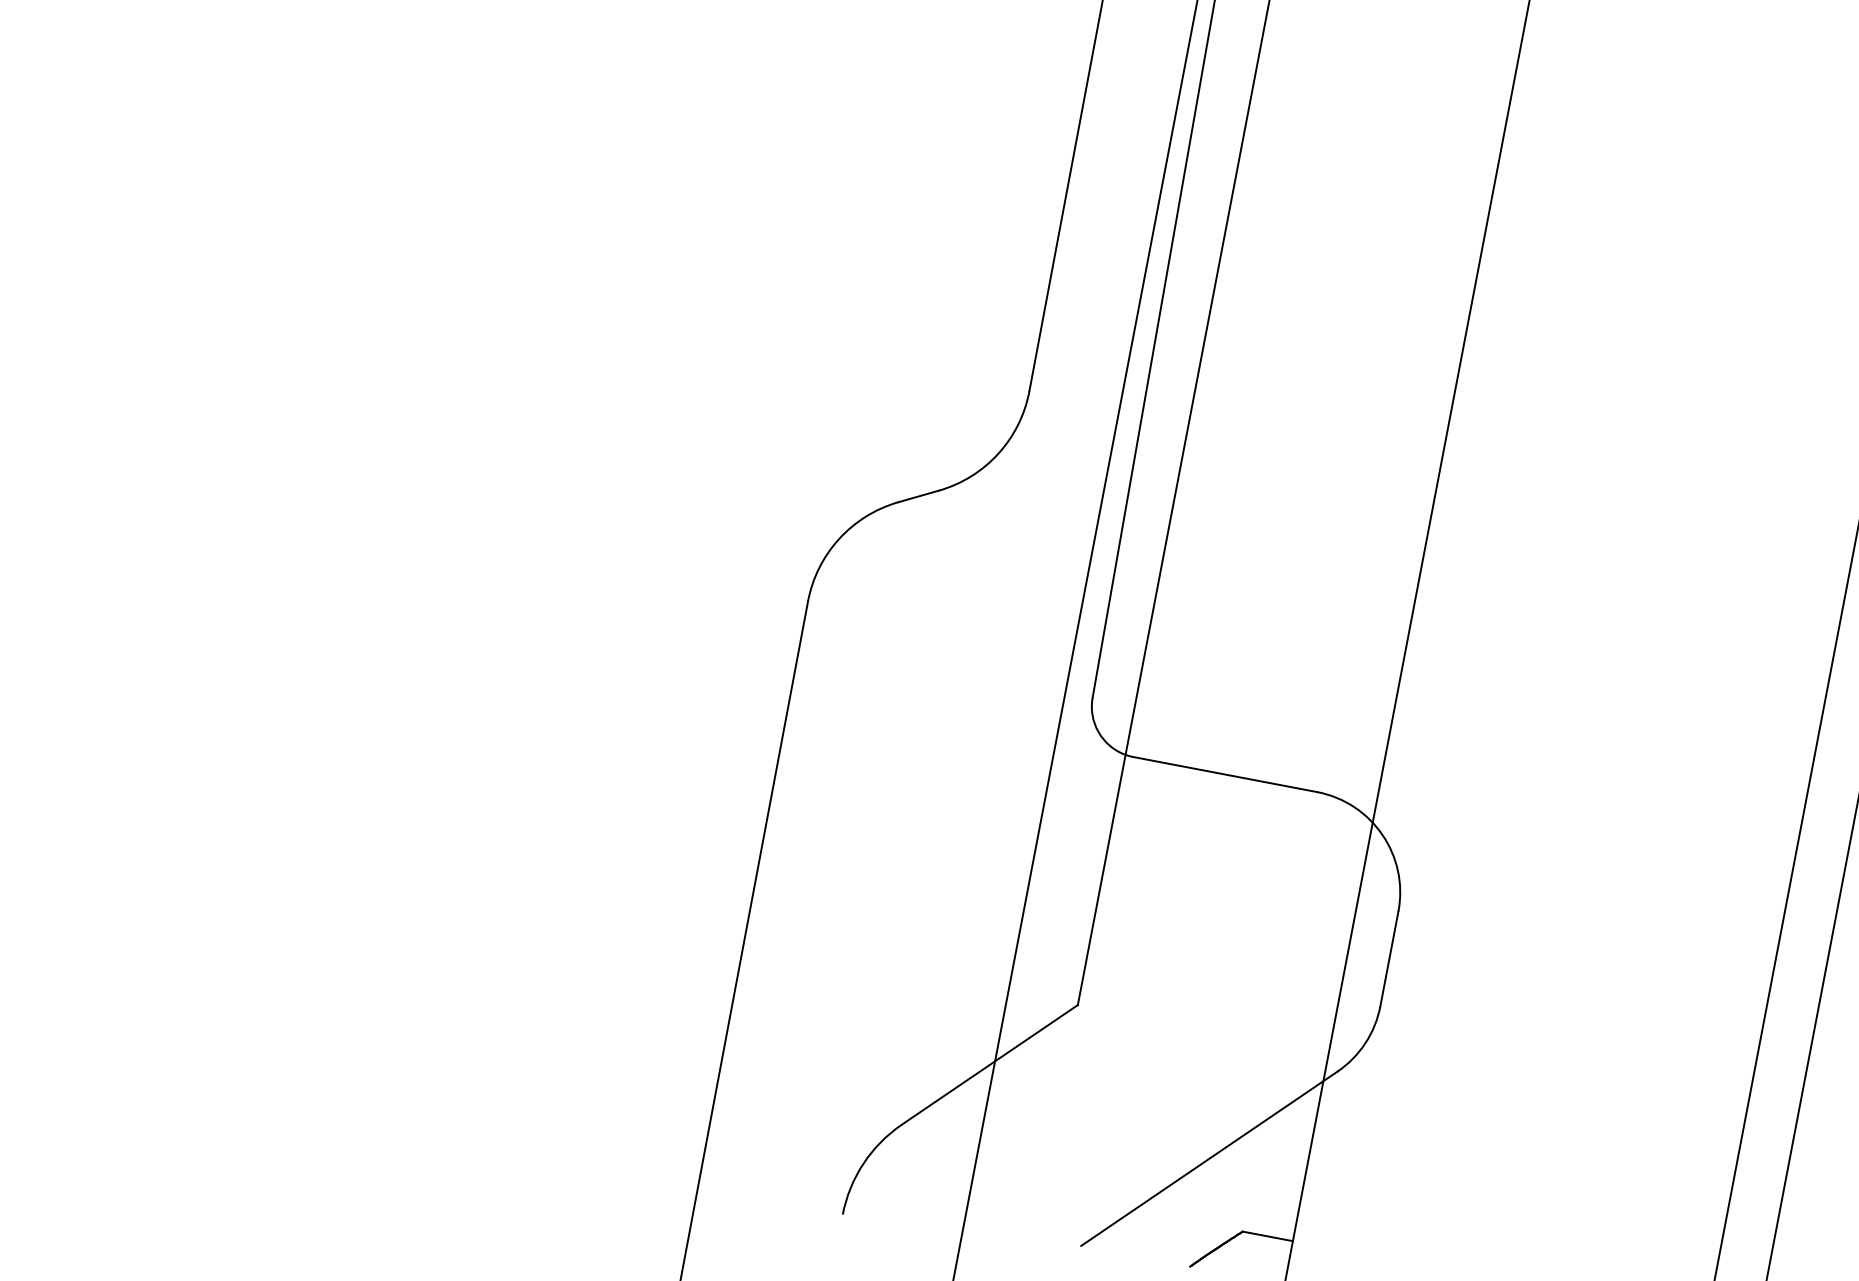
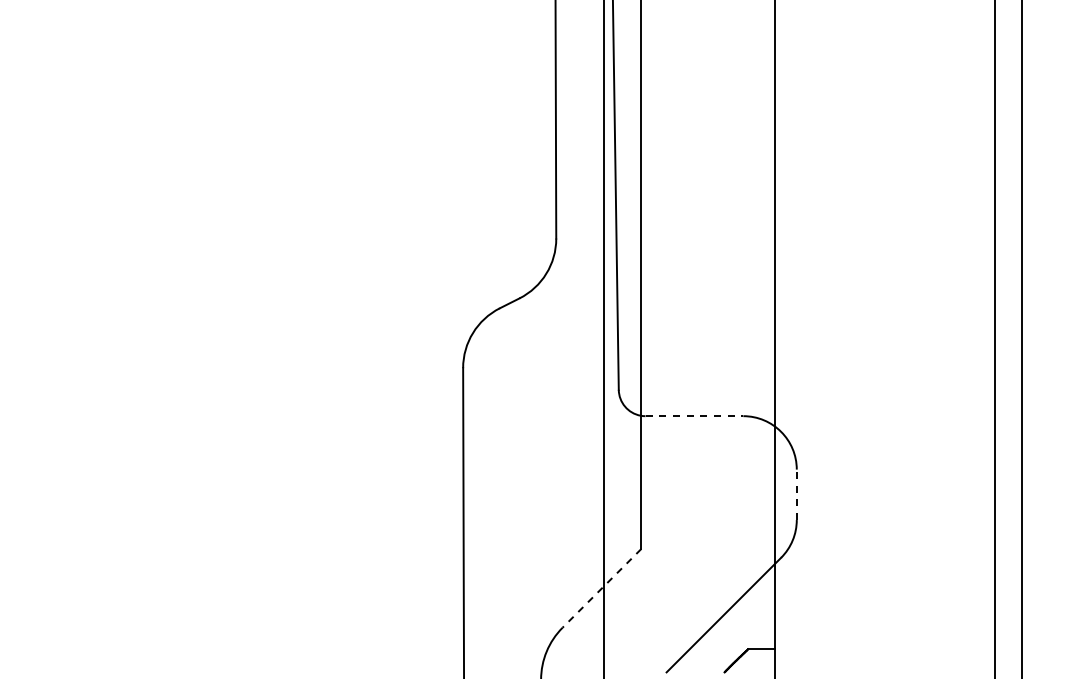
line: (1225, 775) -> (694, 416), solid -> dashed
line: (1388, 958) -> (796, 494), solid -> dashed
line: (988, 1064) -> (601, 588), solid -> dashed

